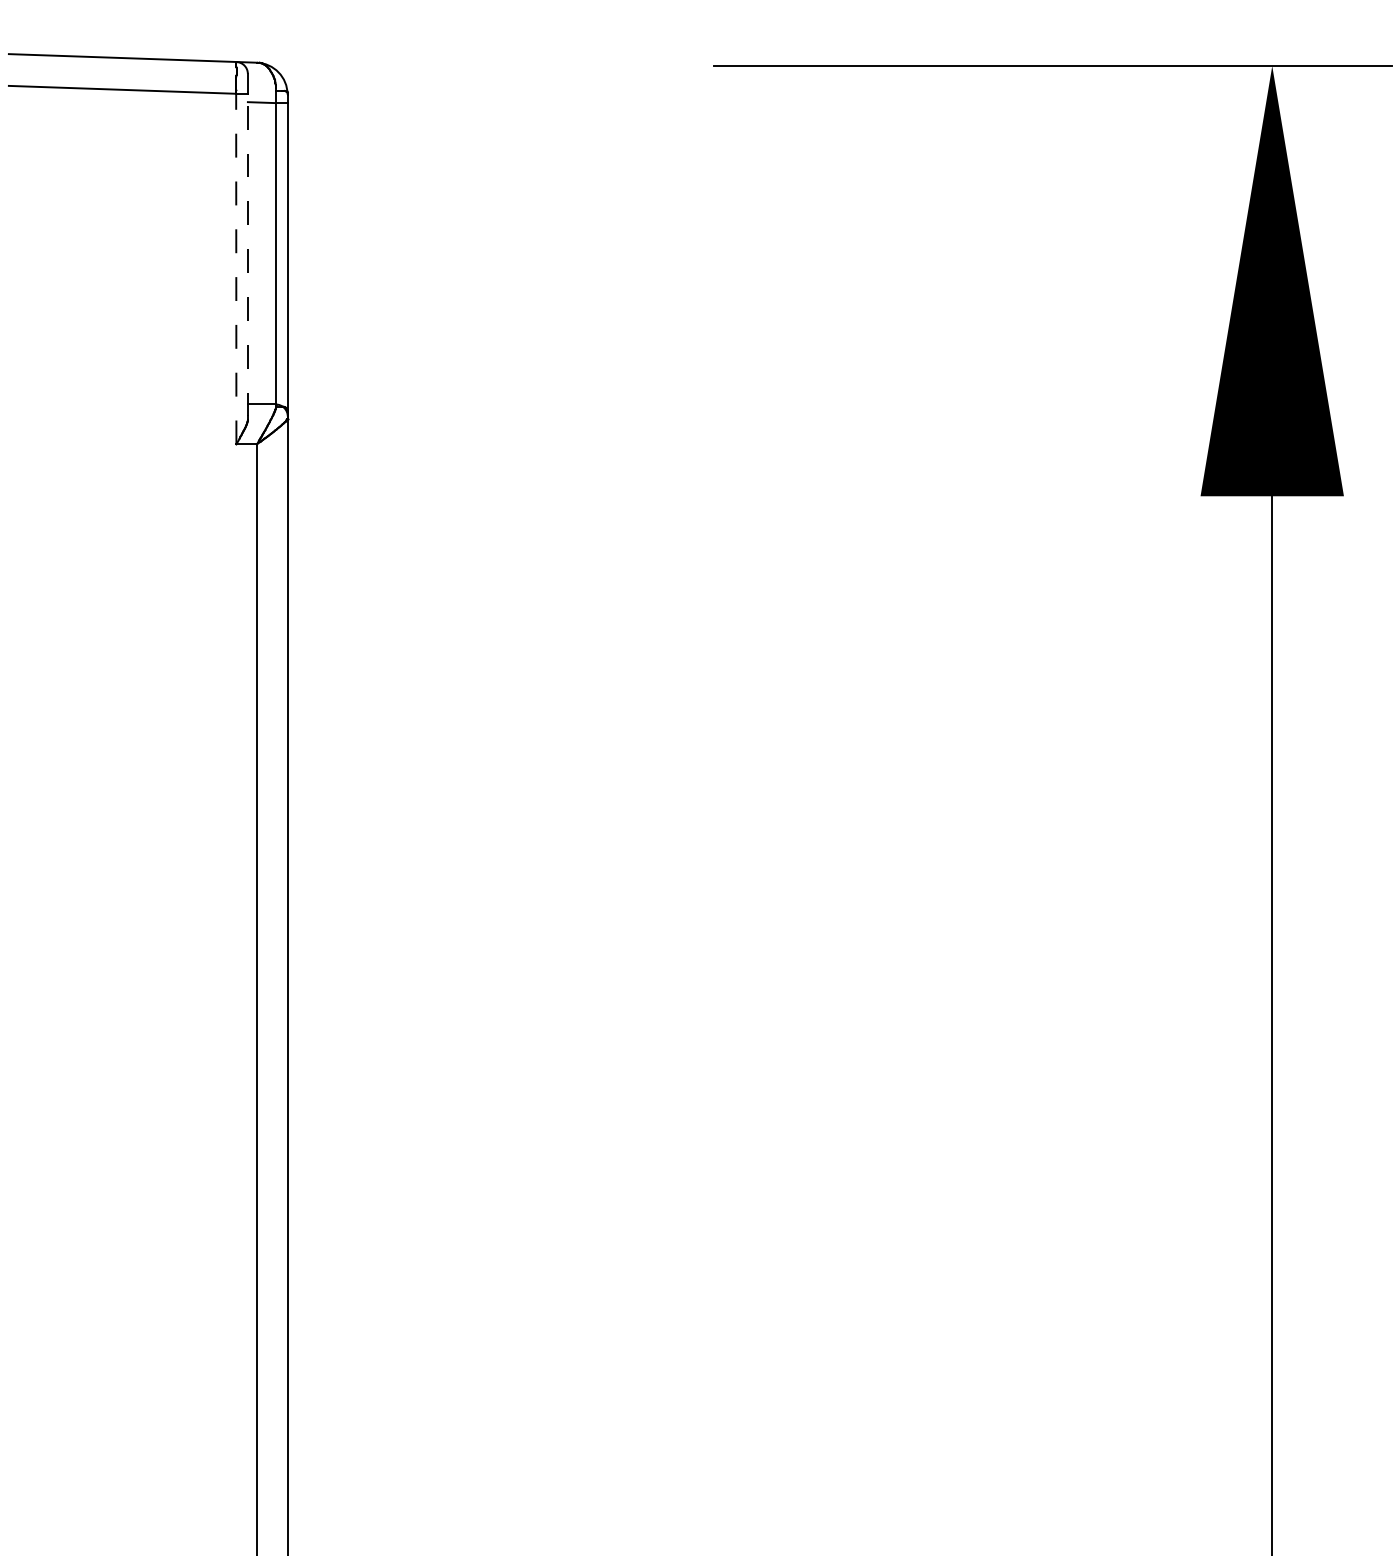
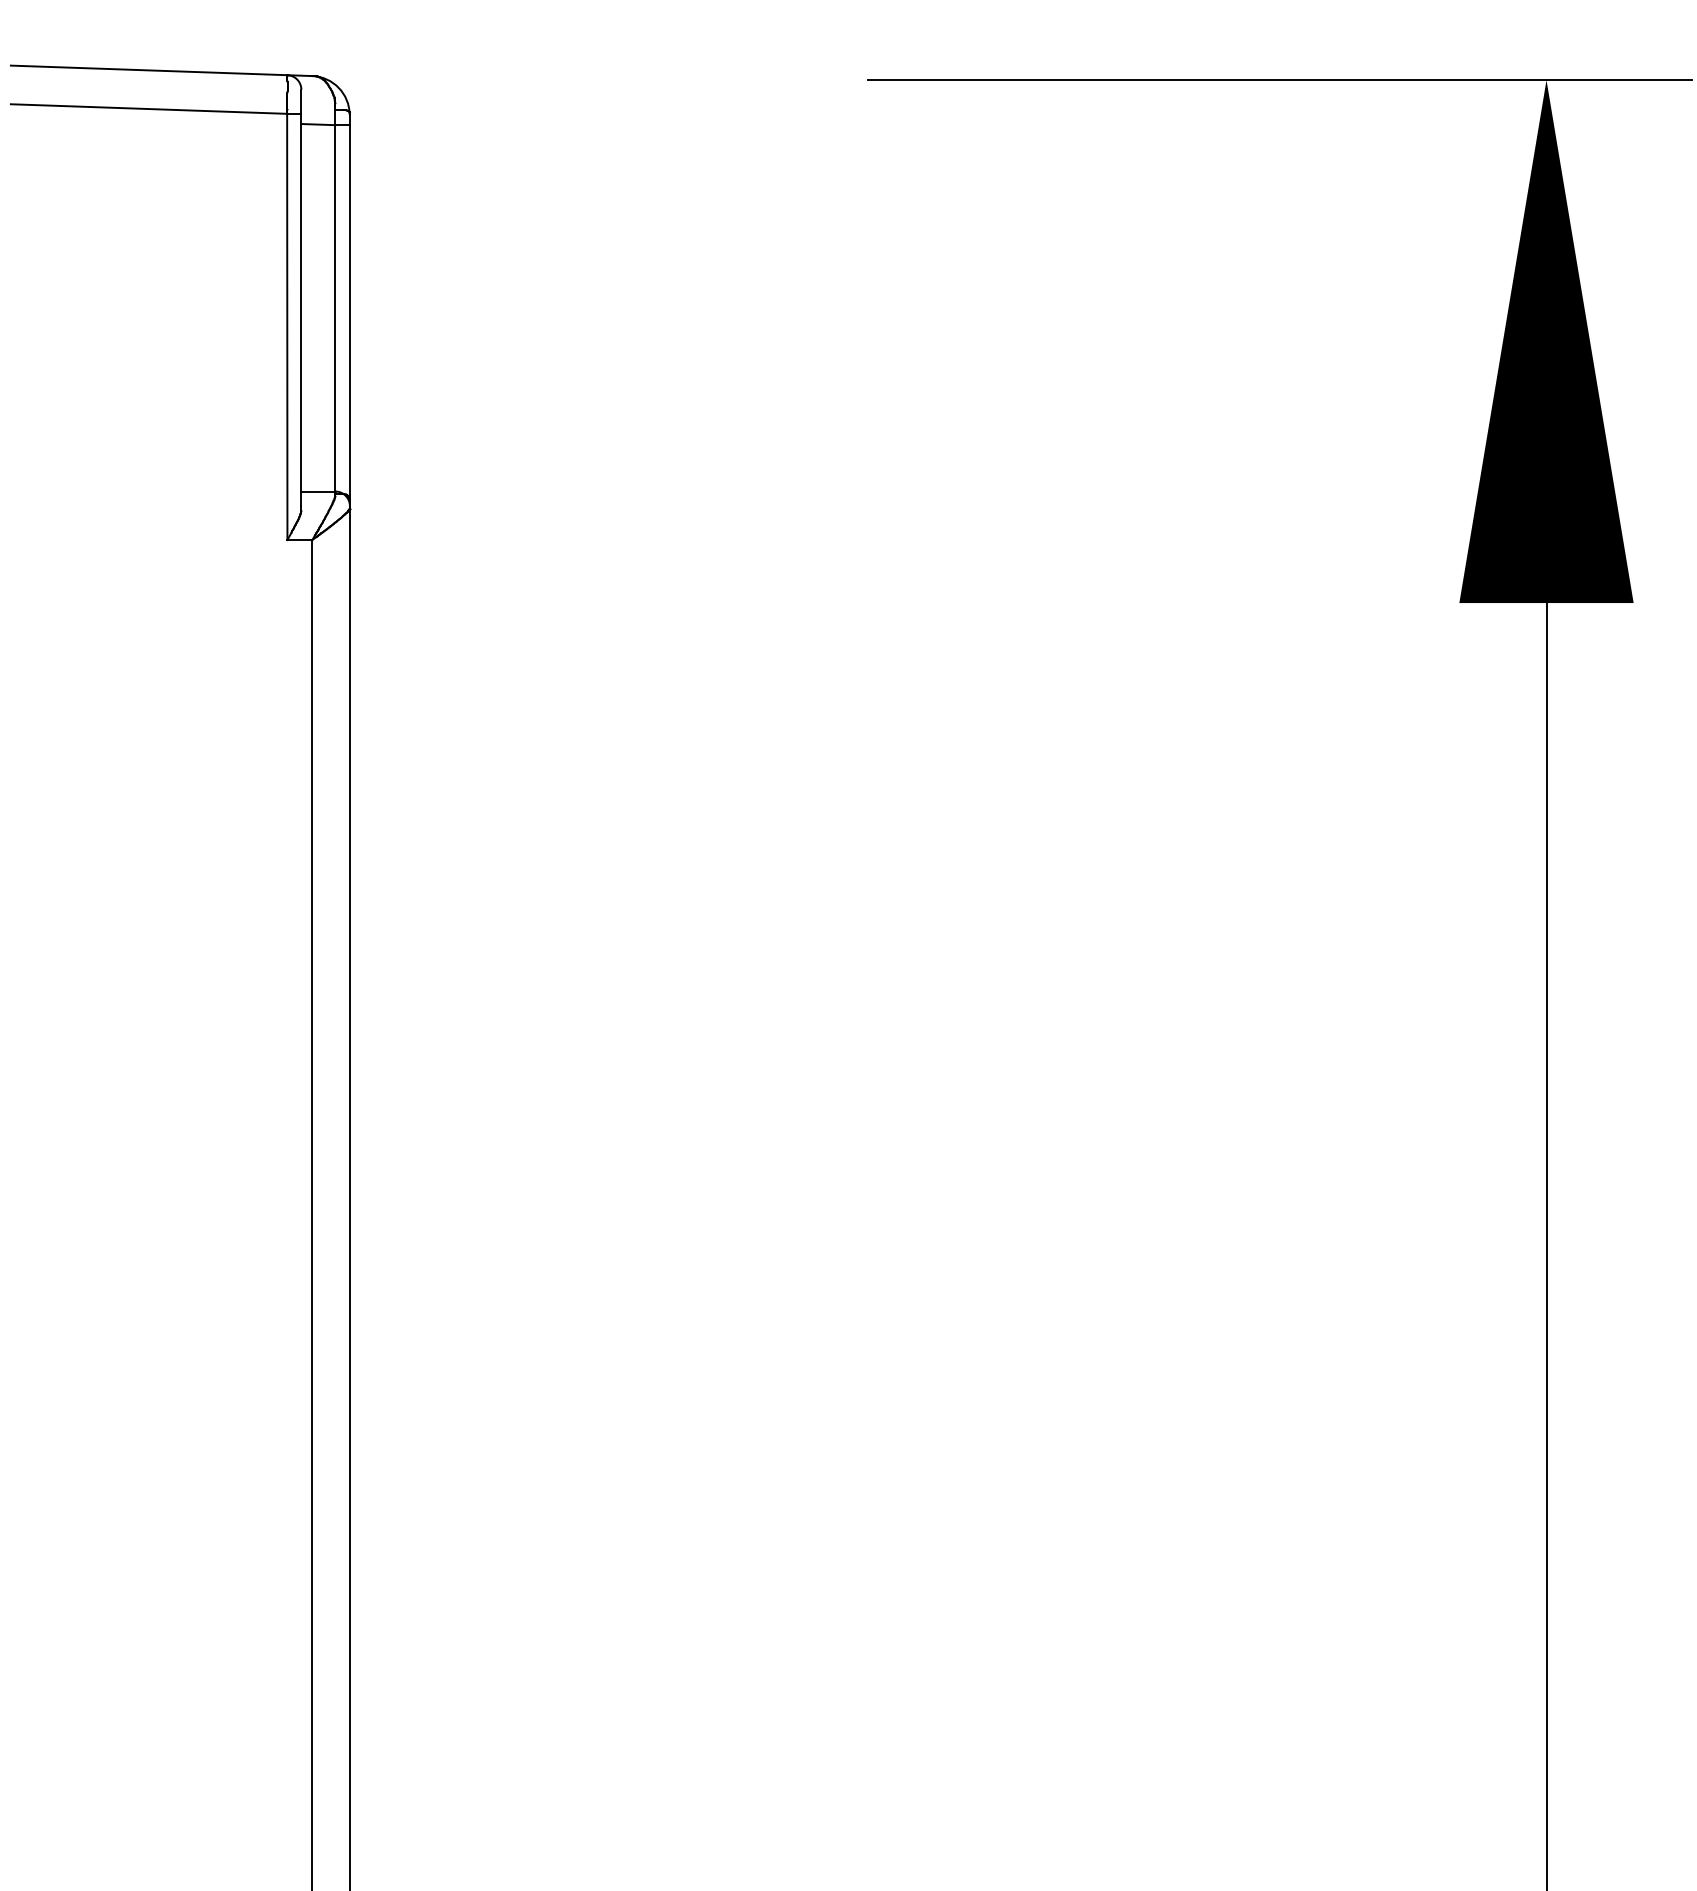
line: (247, 254) -> (300, 309), dashed -> solid
line: (236, 268) -> (287, 326), dashed -> solid

